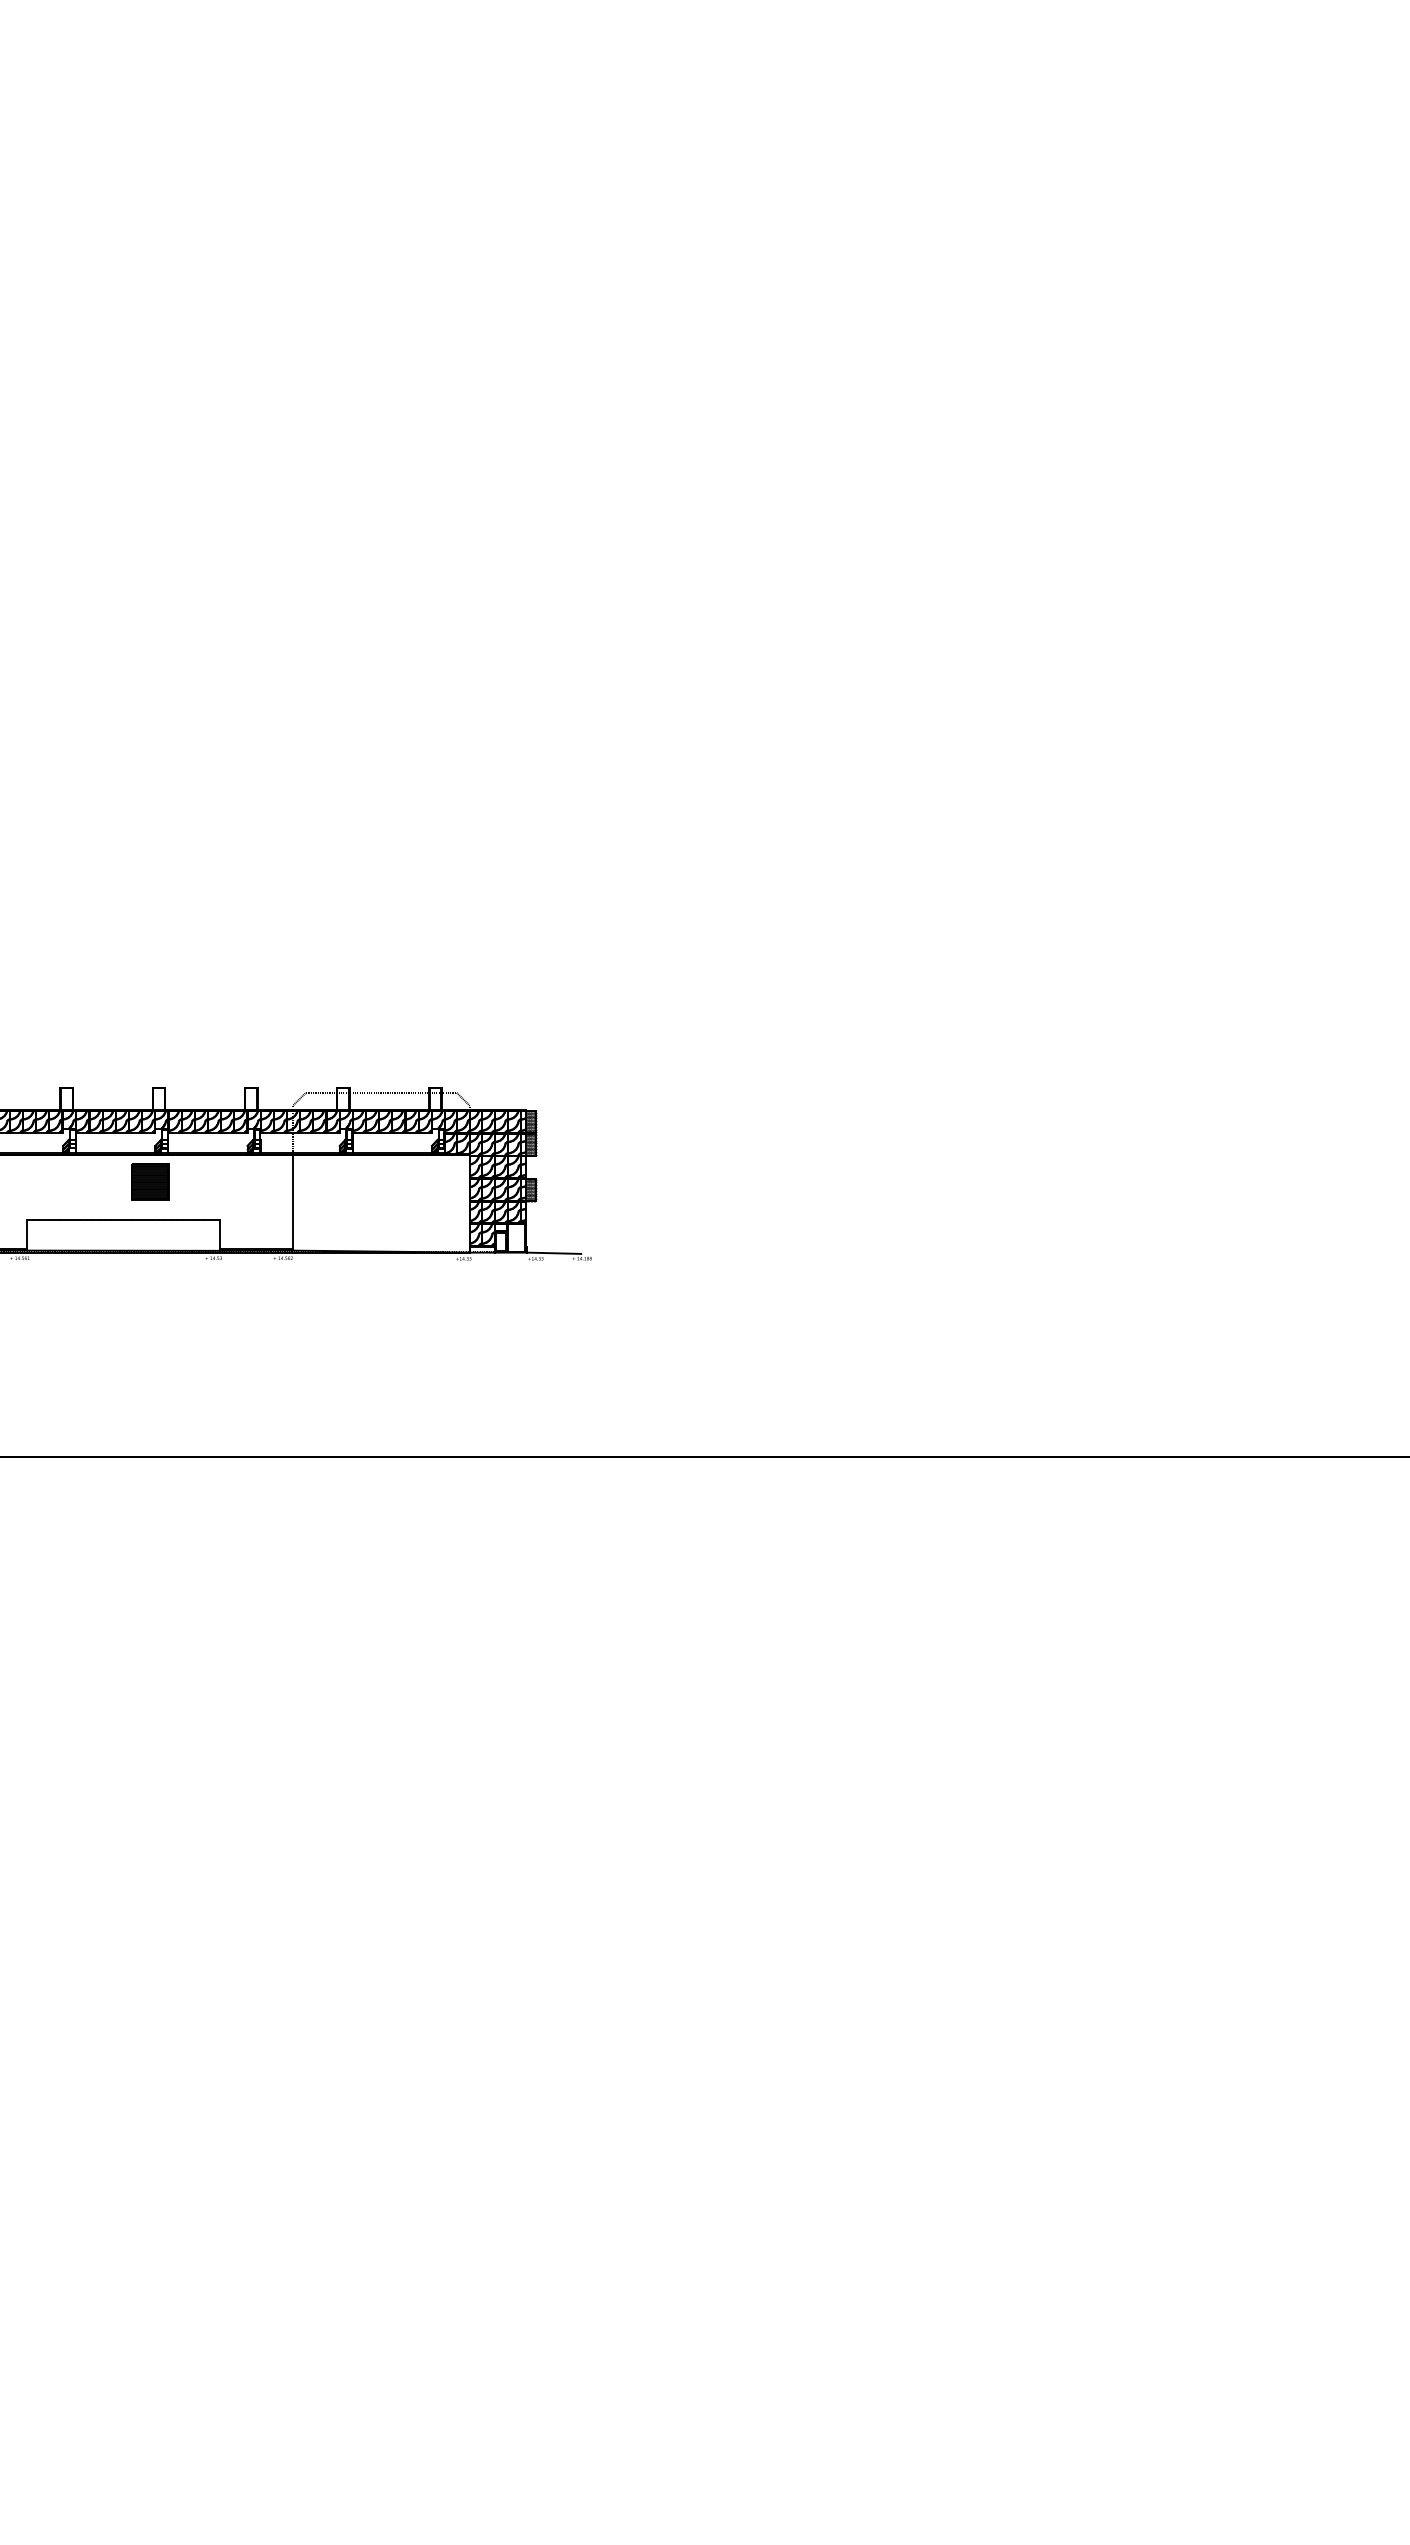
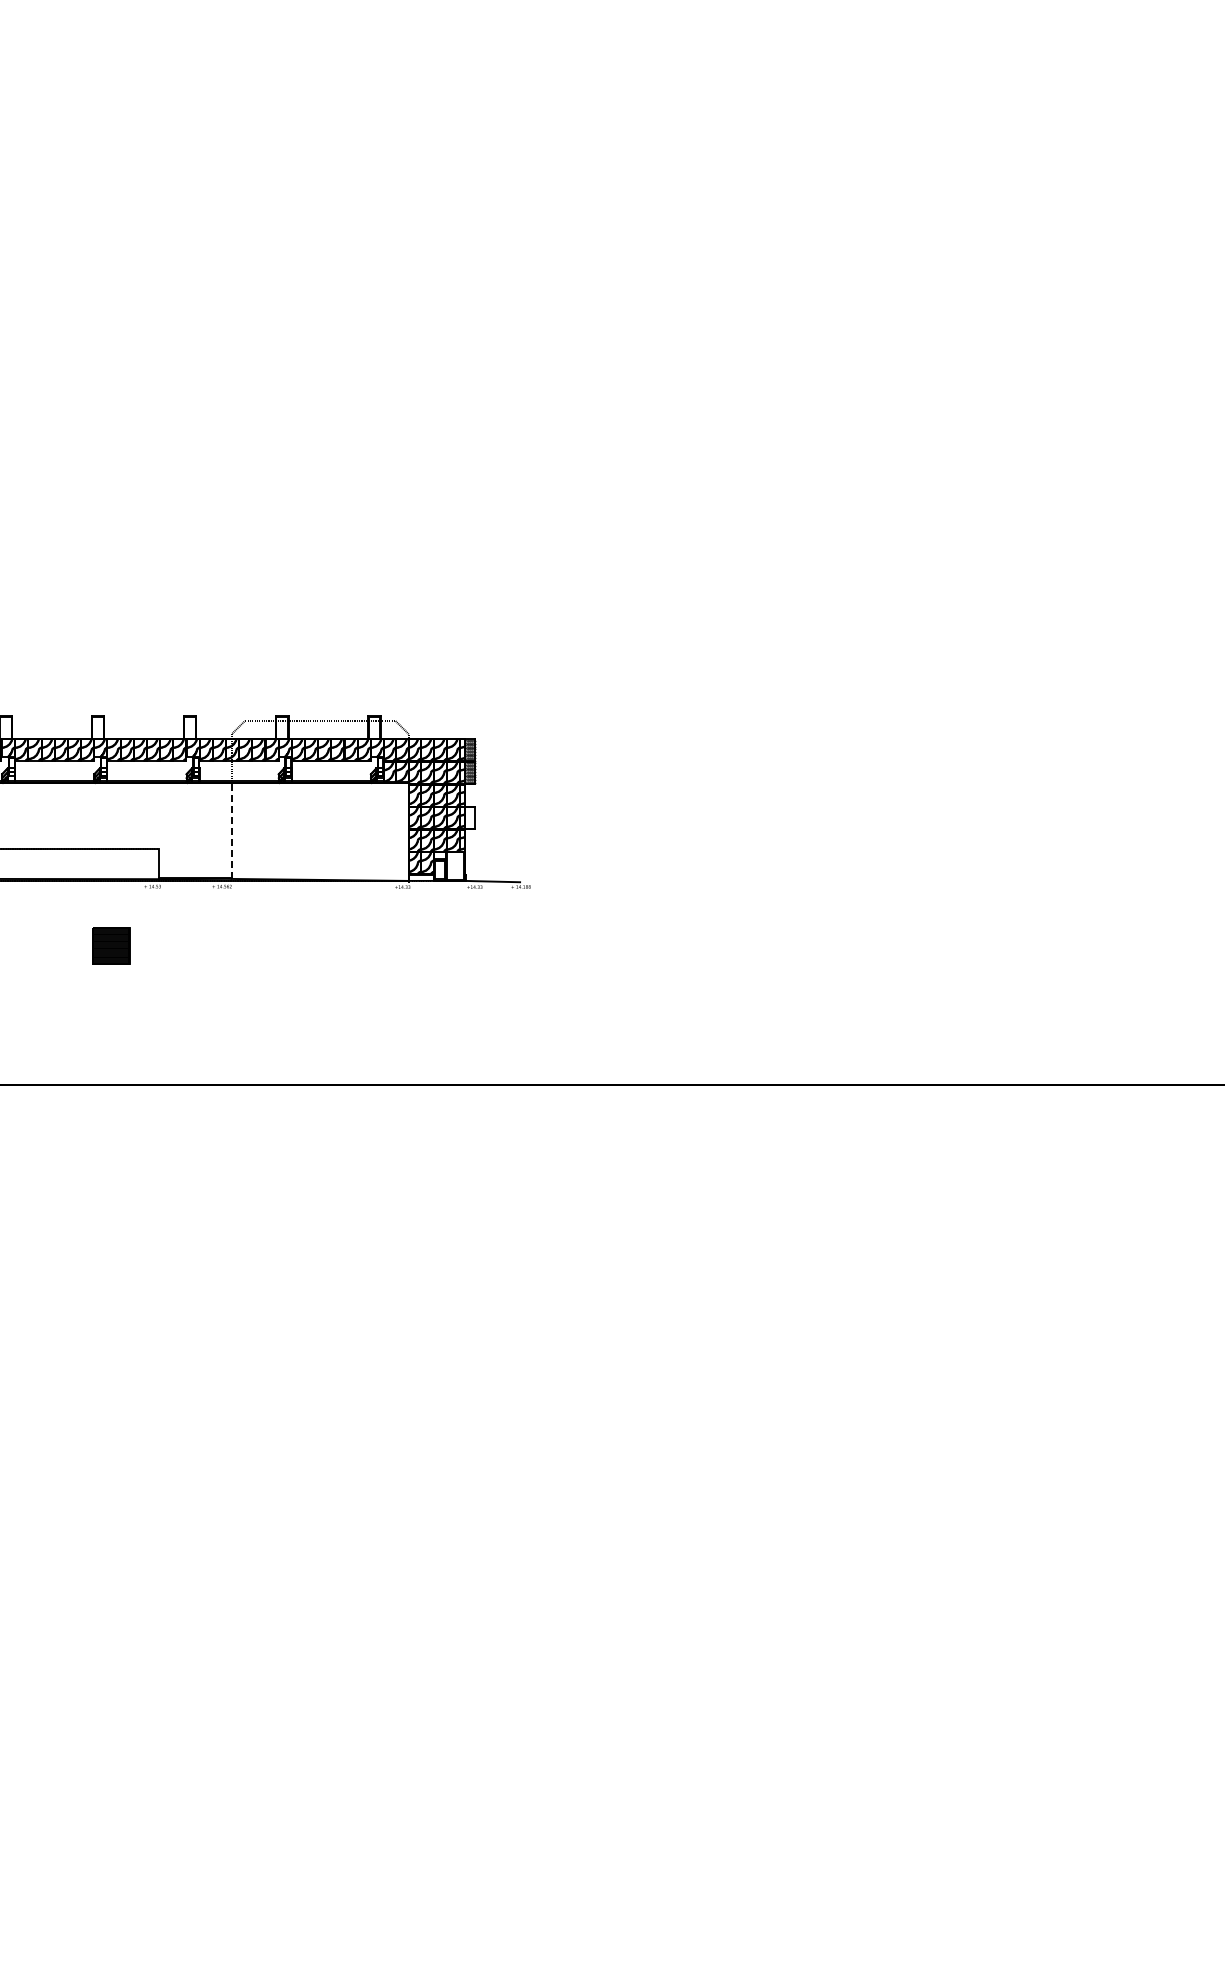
part: (150, 1181) -> (111, 945), moved
hatch: (530, 1189) -> (469, 817), removed
line: (292, 1201) -> (231, 829), solid -> dashed

